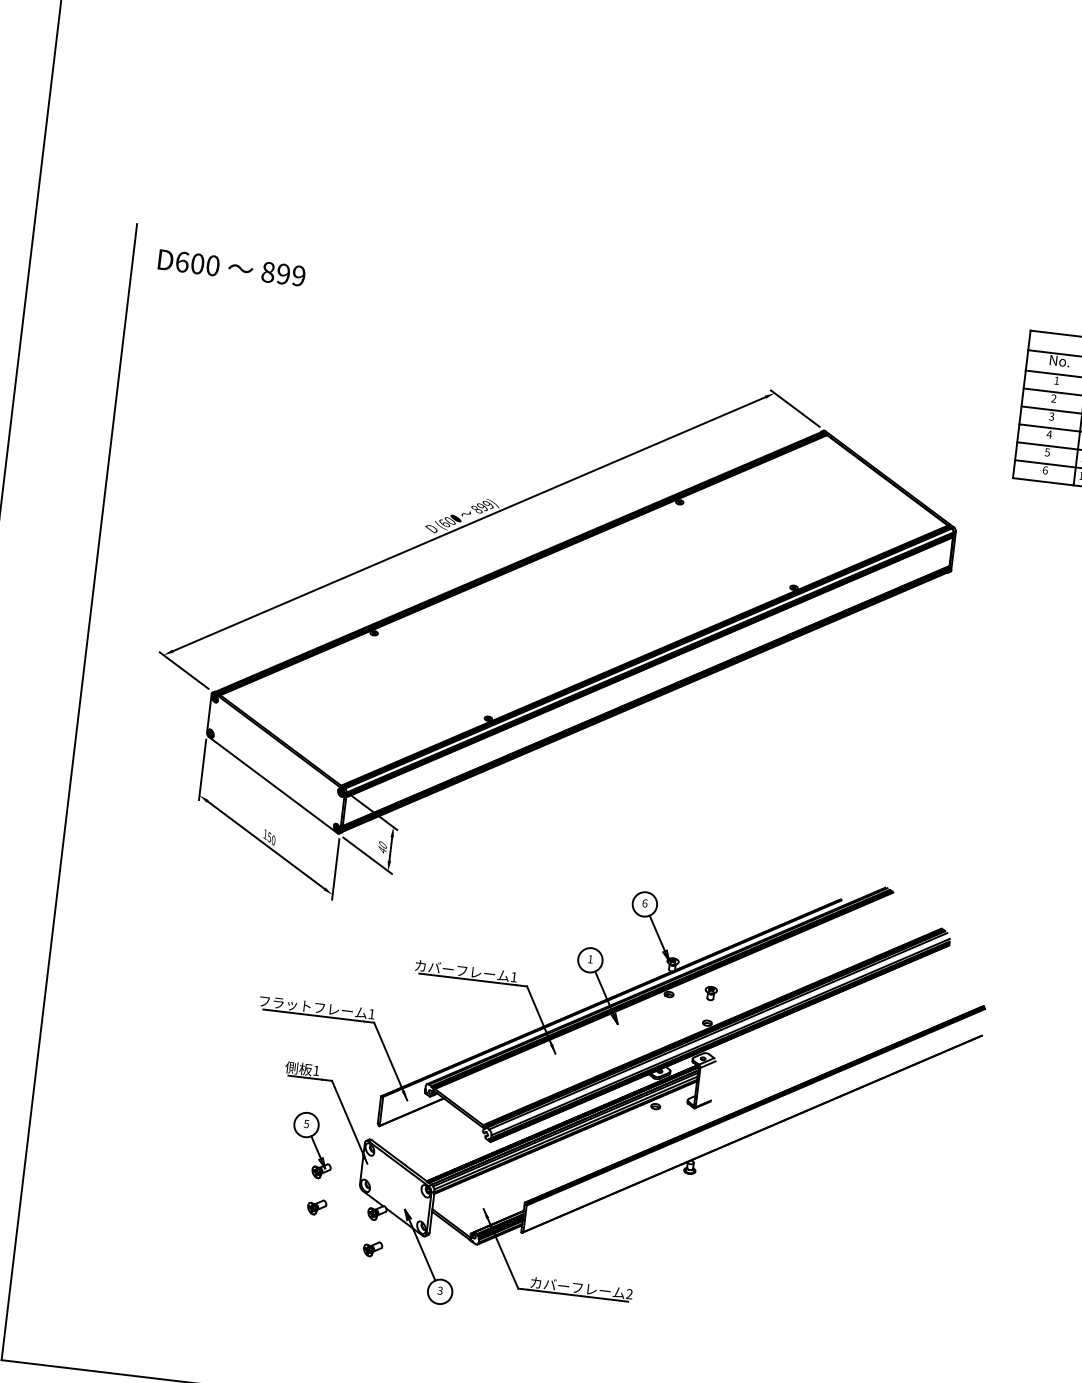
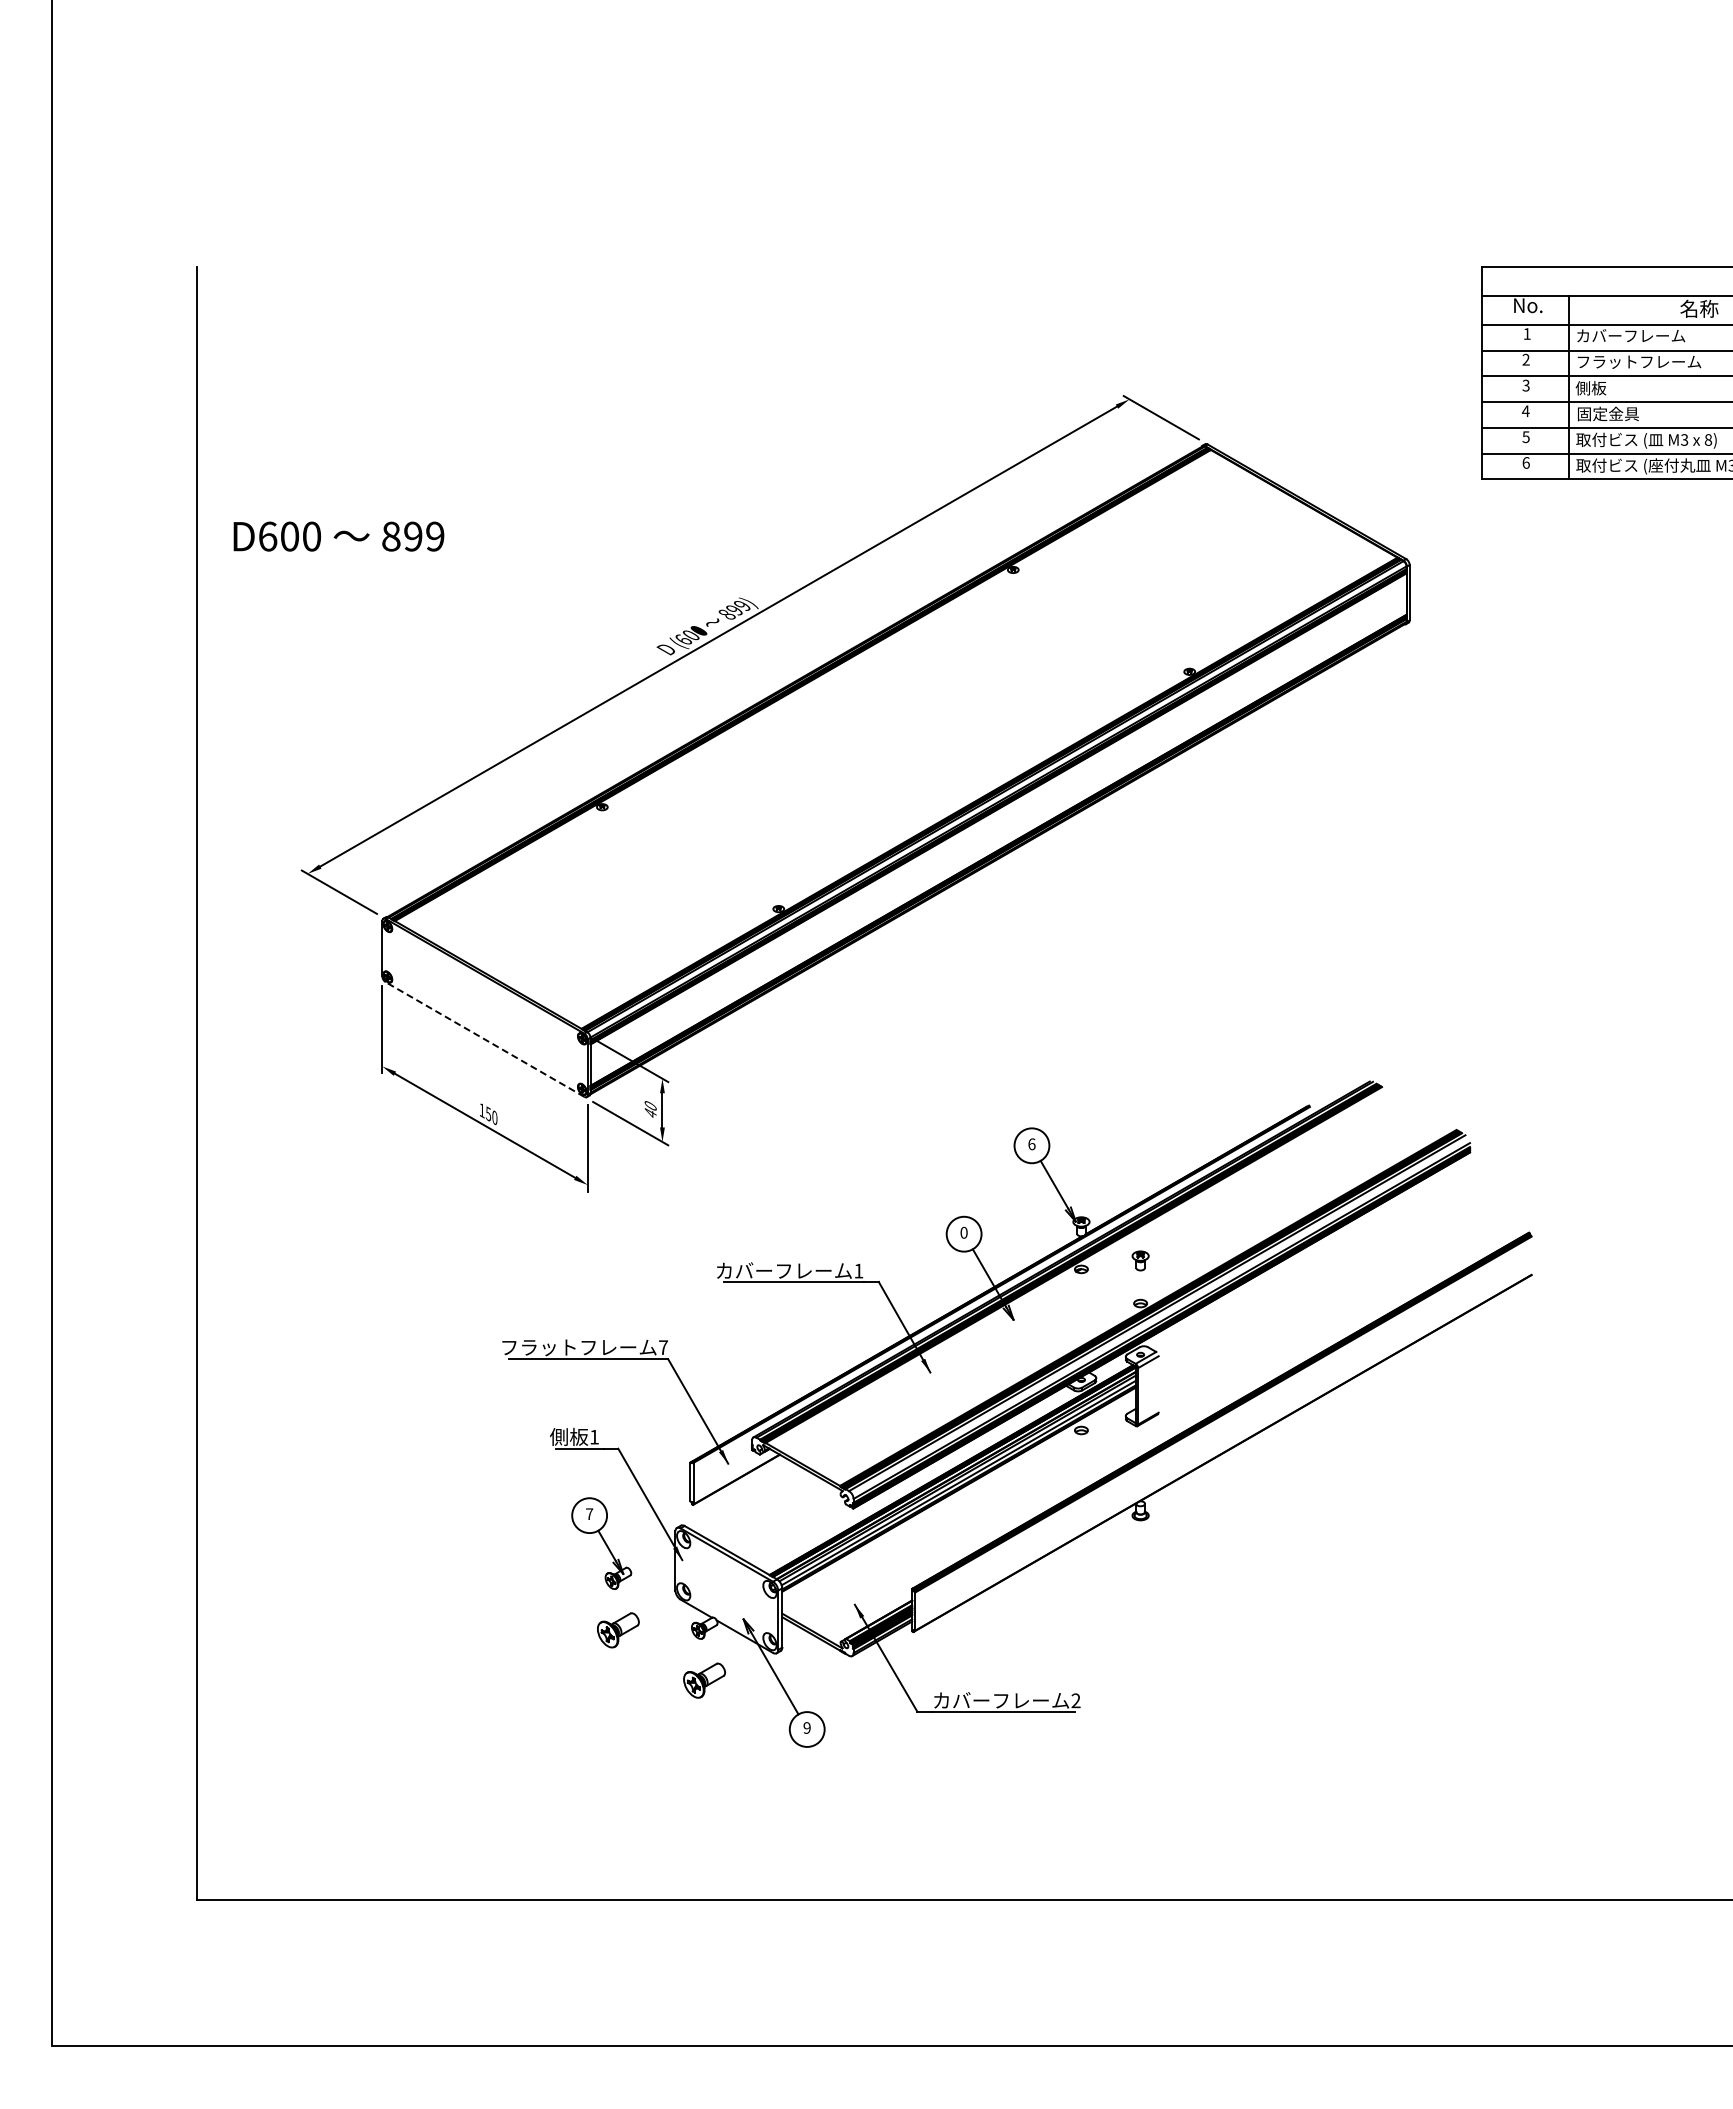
text: (231, 267) -> (338, 536), moved
line: (273, 785) -> (485, 1039), solid -> dashed
text: (590, 959) -> (963, 1232), 1 -> 0
text: (371, 1014) -> (663, 1347), 1 -> 7
text: (306, 1124) -> (589, 1514), 5 -> 7
part: (317, 1207) -> (618, 1630), size x1.6
part: (372, 1248) -> (704, 1679), size x1.6
text: (439, 1290) -> (806, 1727), 3 -> 9

